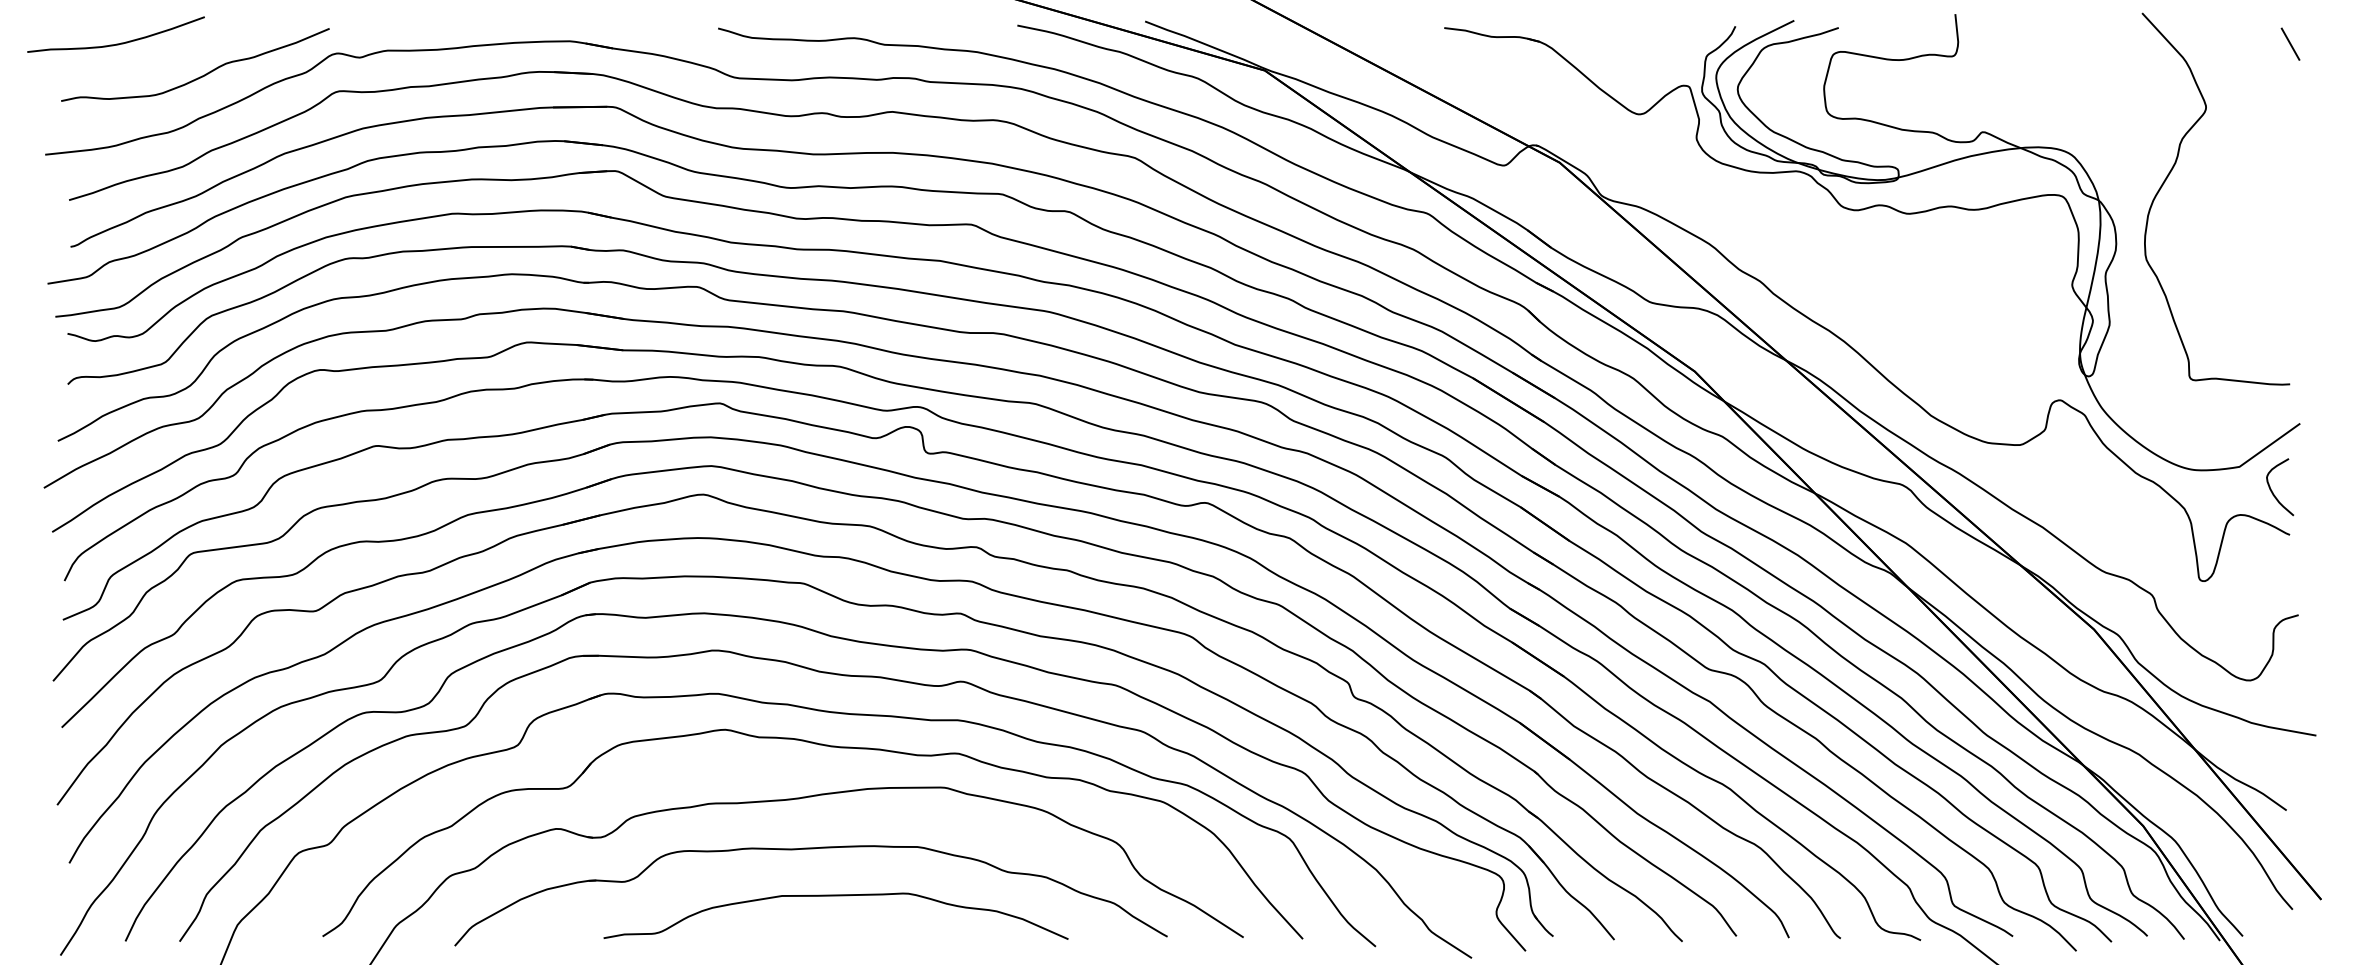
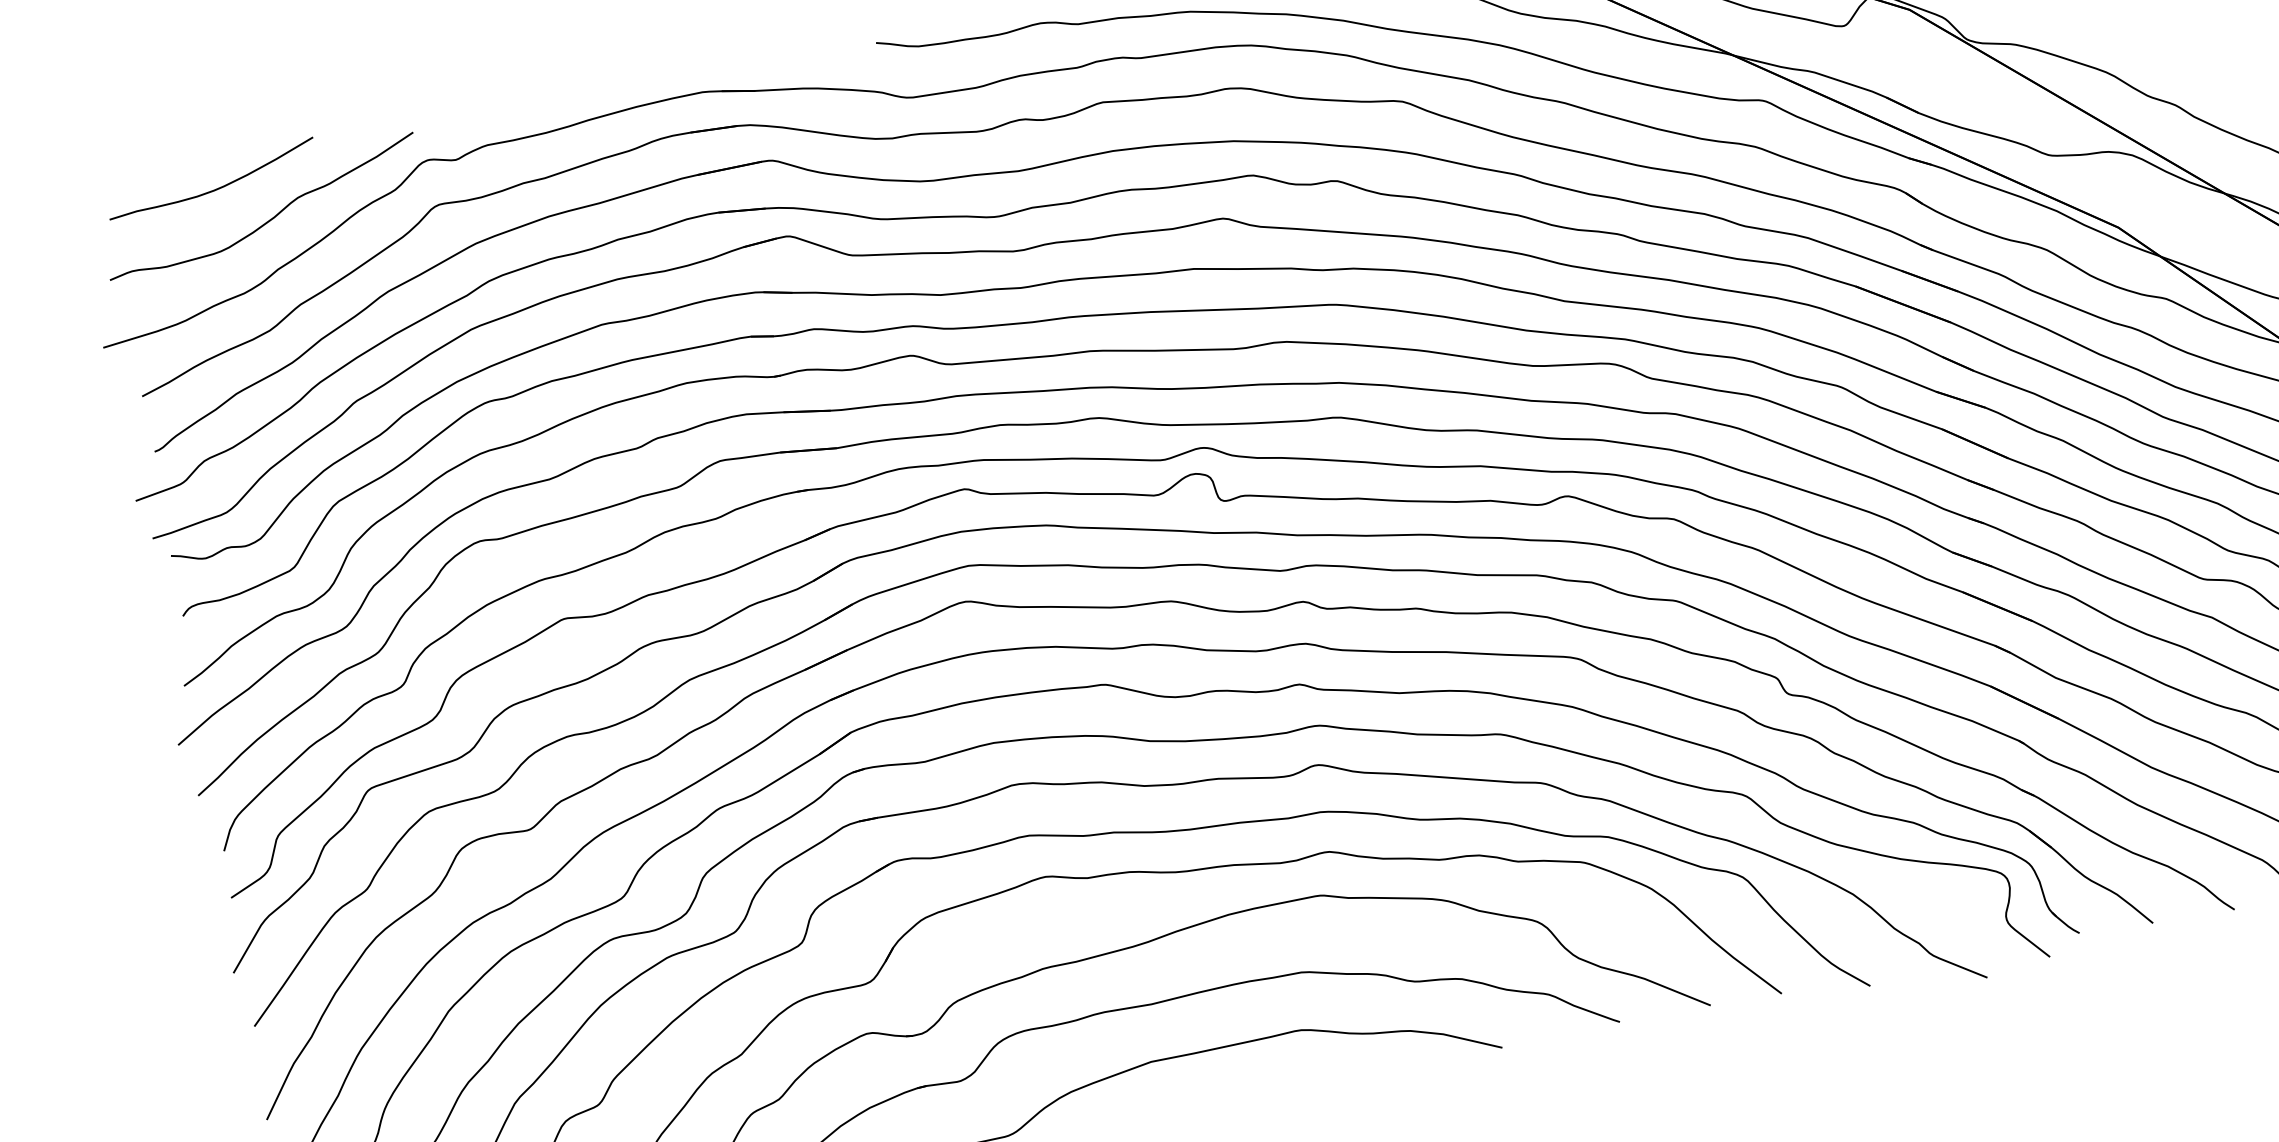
curve: (116, 43) -> (213, 189), moved

